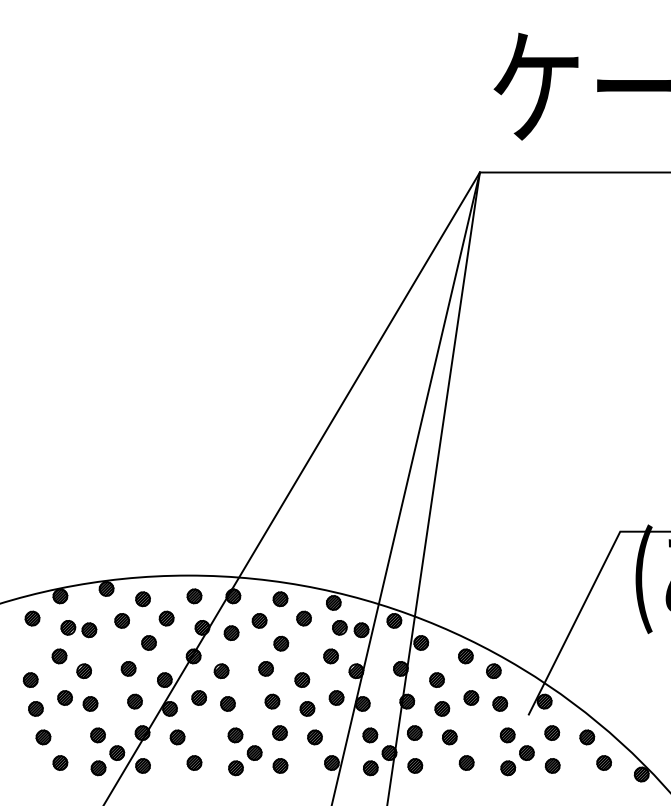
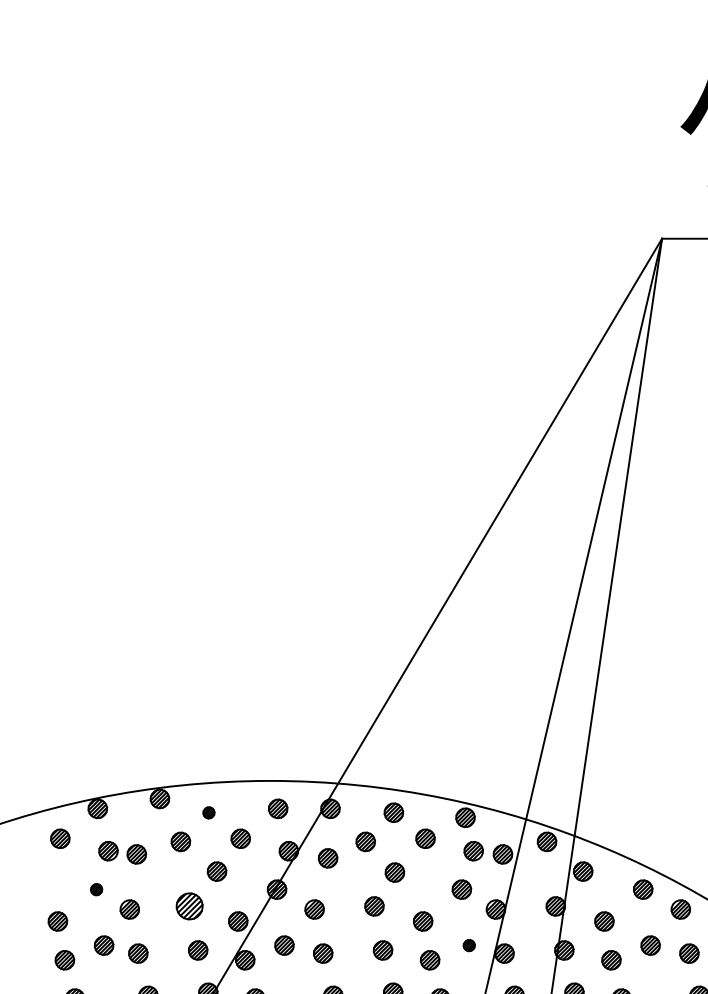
part: (142, 599) -> (208, 813), size x0.6
part: (59, 656) -> (96, 889), size x0.6
part: (128, 668) -> (189, 905), size x1.4
part: (336, 697) -> (469, 944), size x0.6

